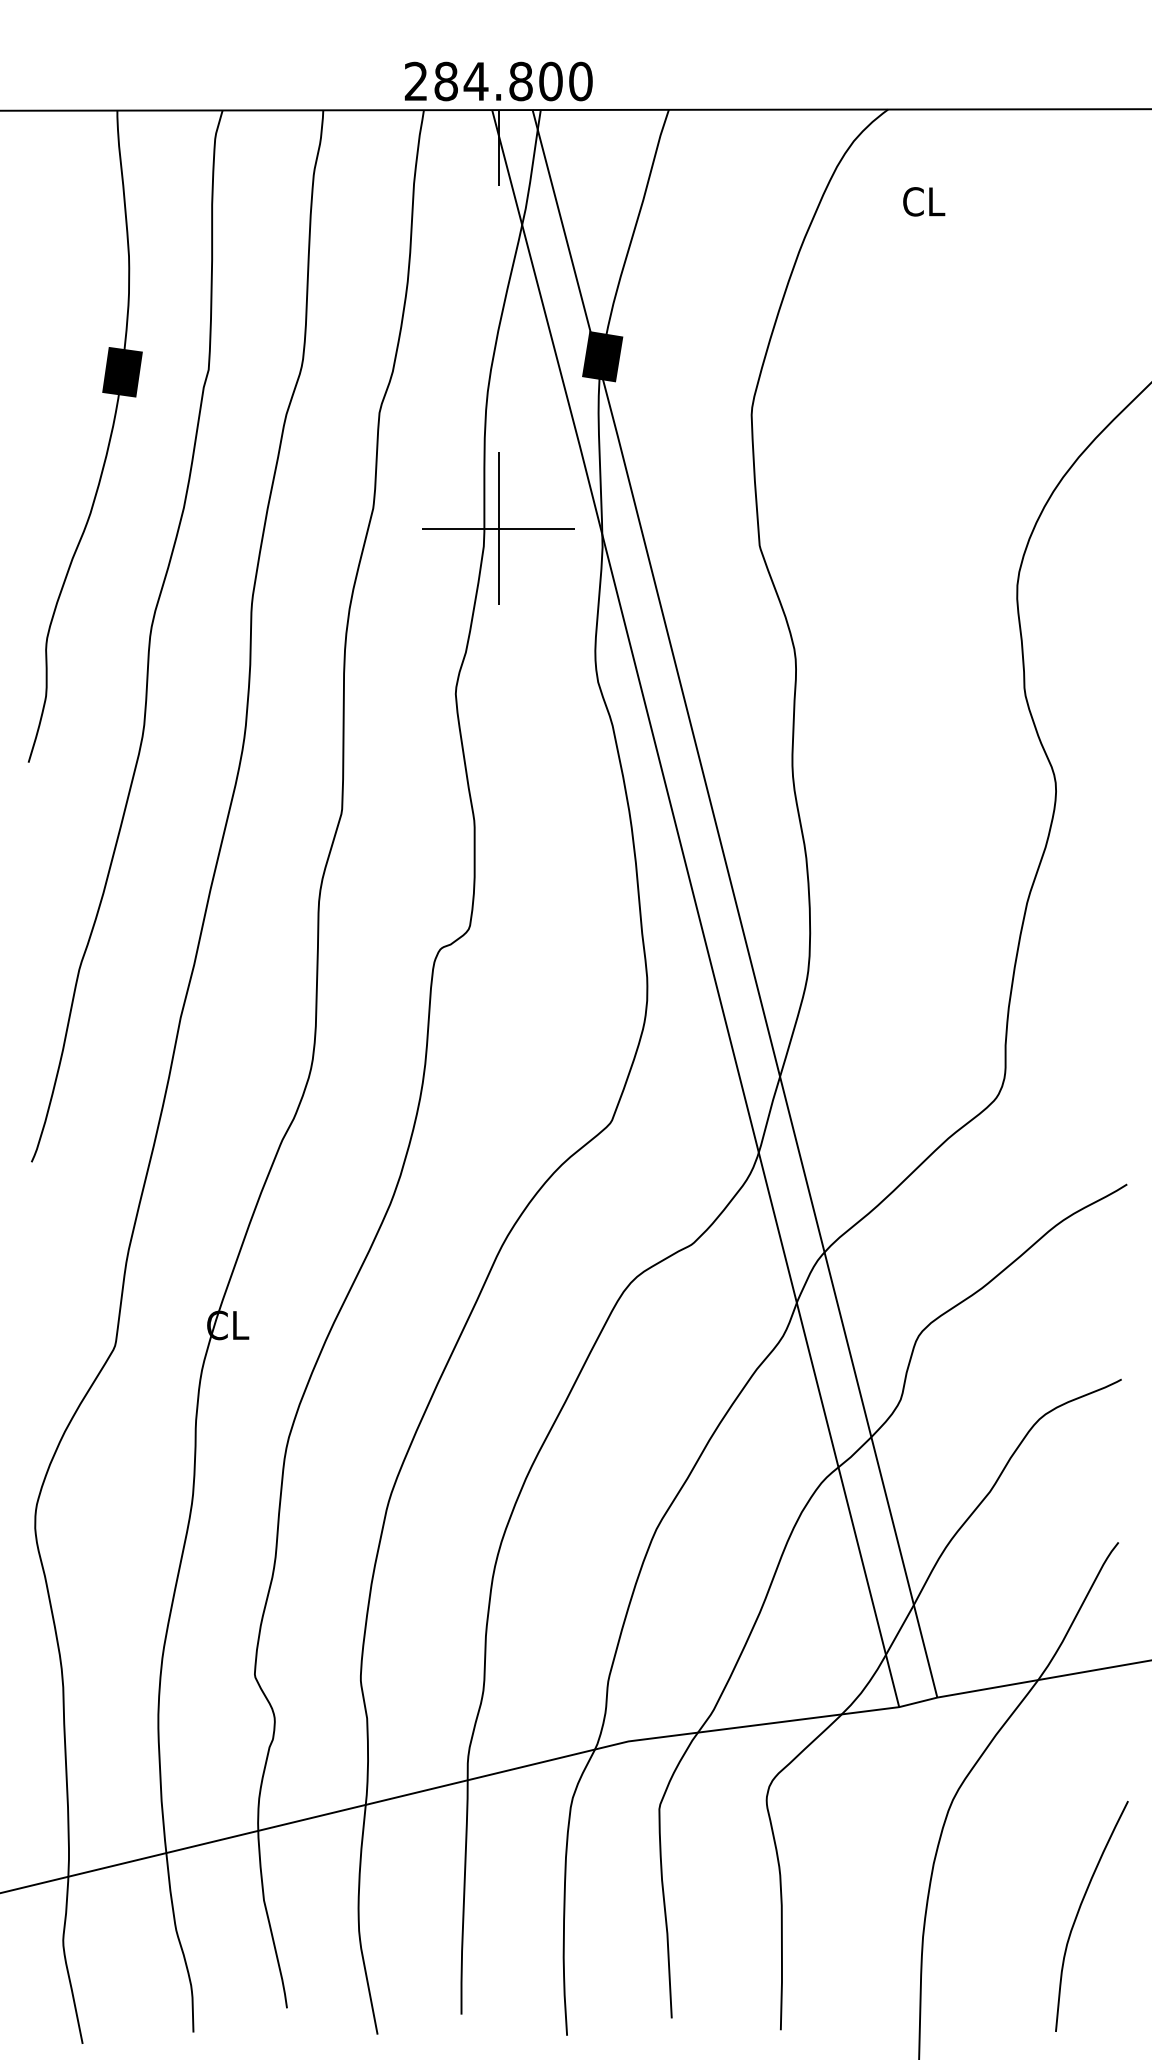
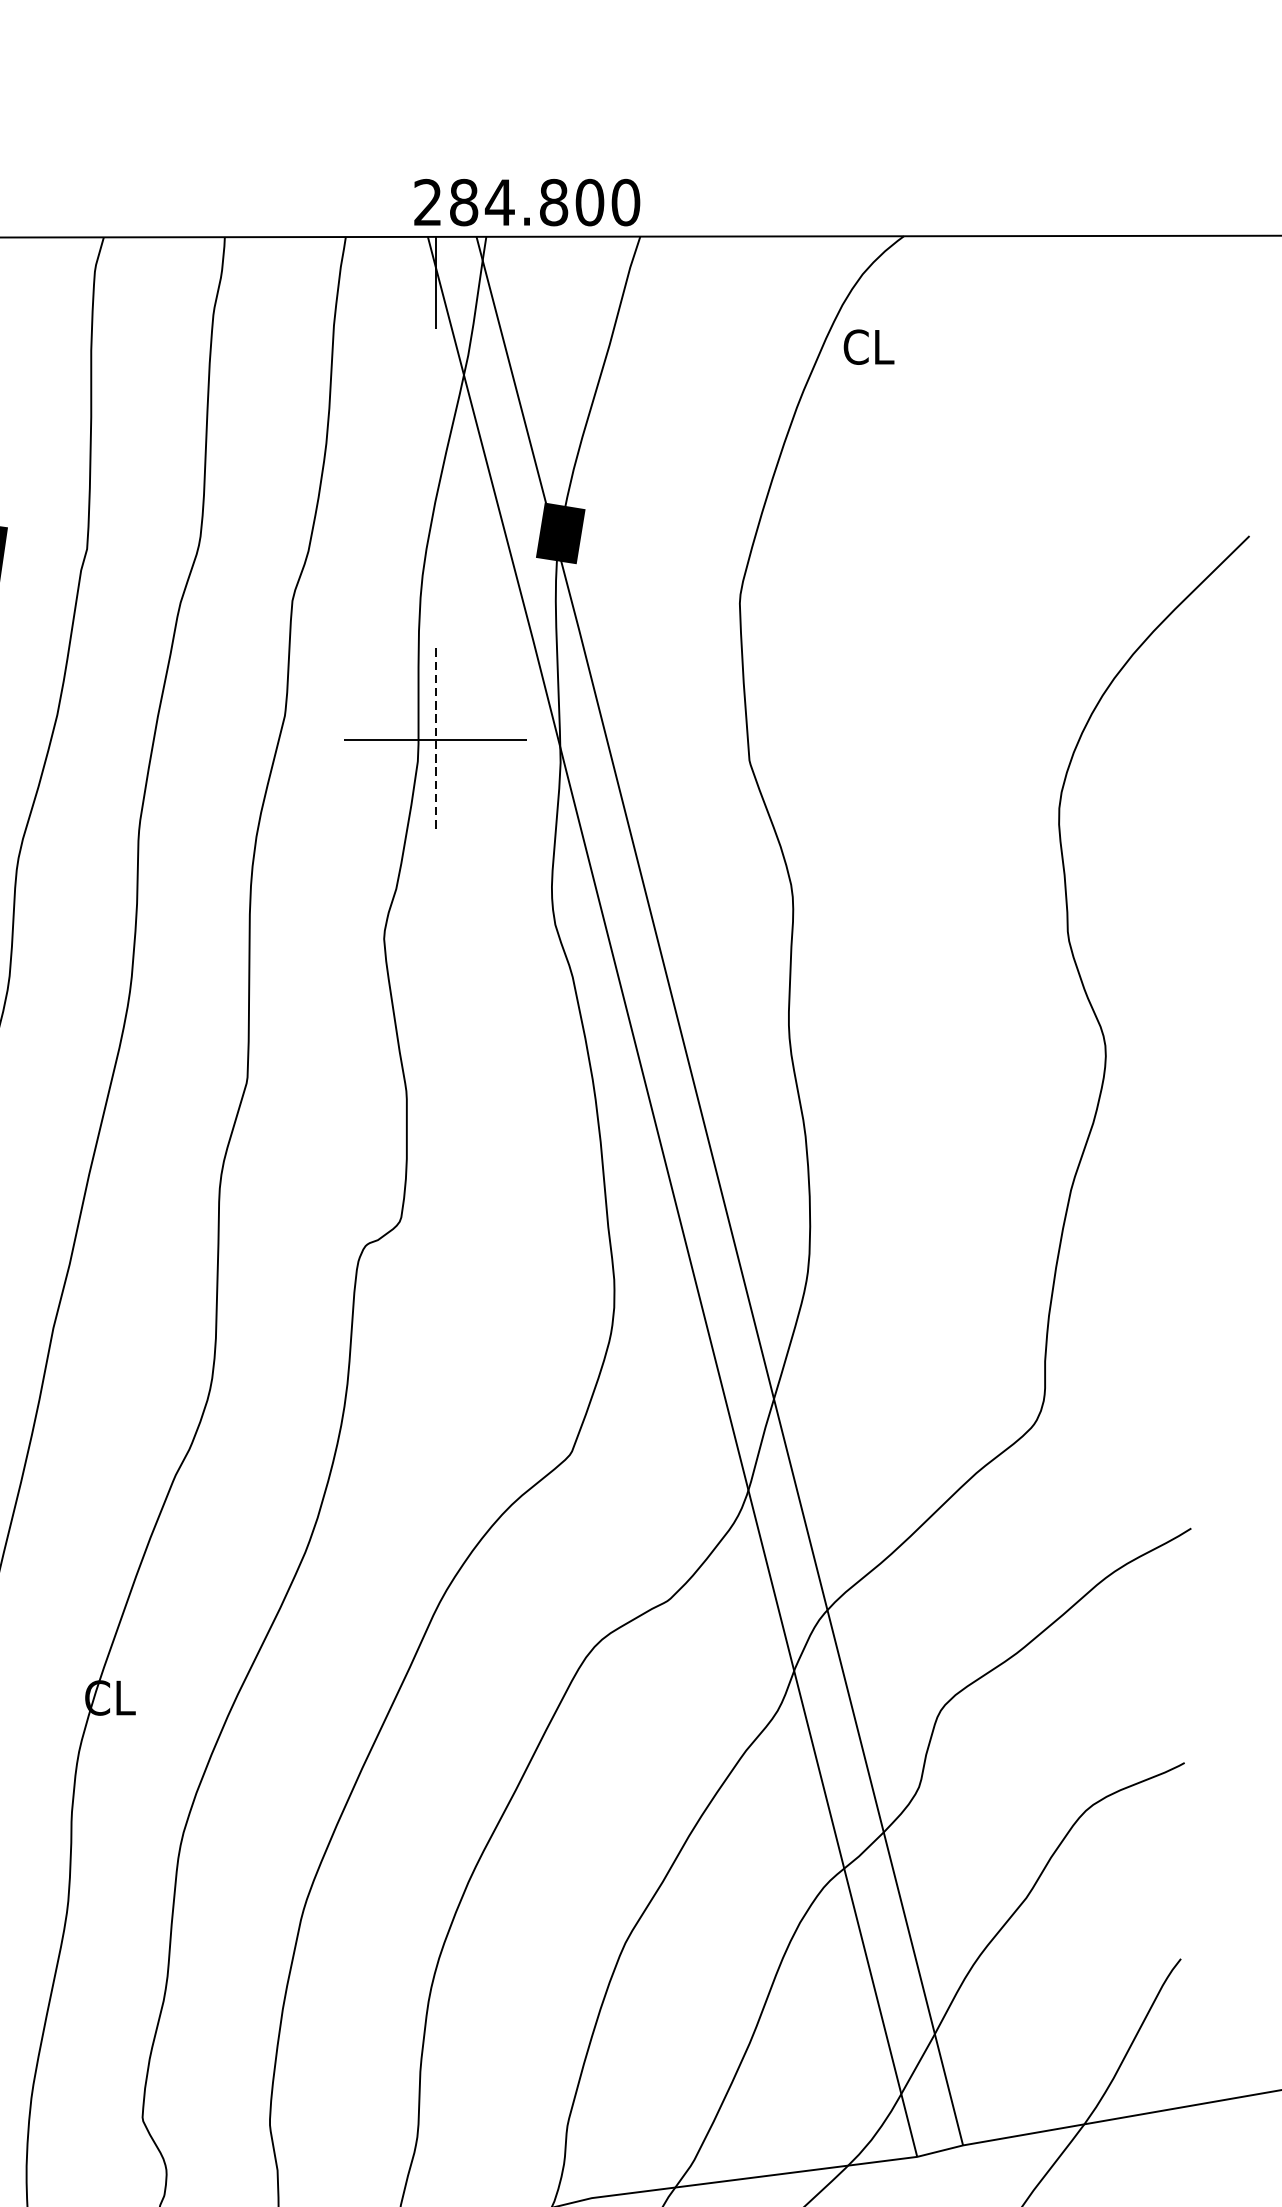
text: (498, 81) -> (526, 202), moved
text: (924, 201) -> (869, 346), moved
line: (498, 529) -> (435, 741), solid -> dashed

